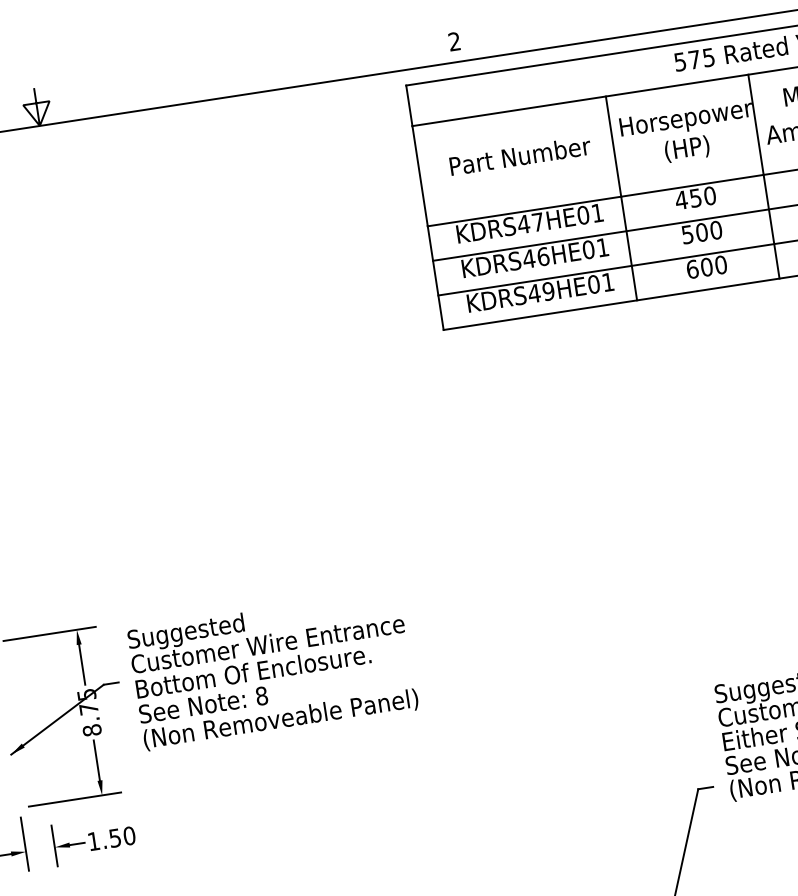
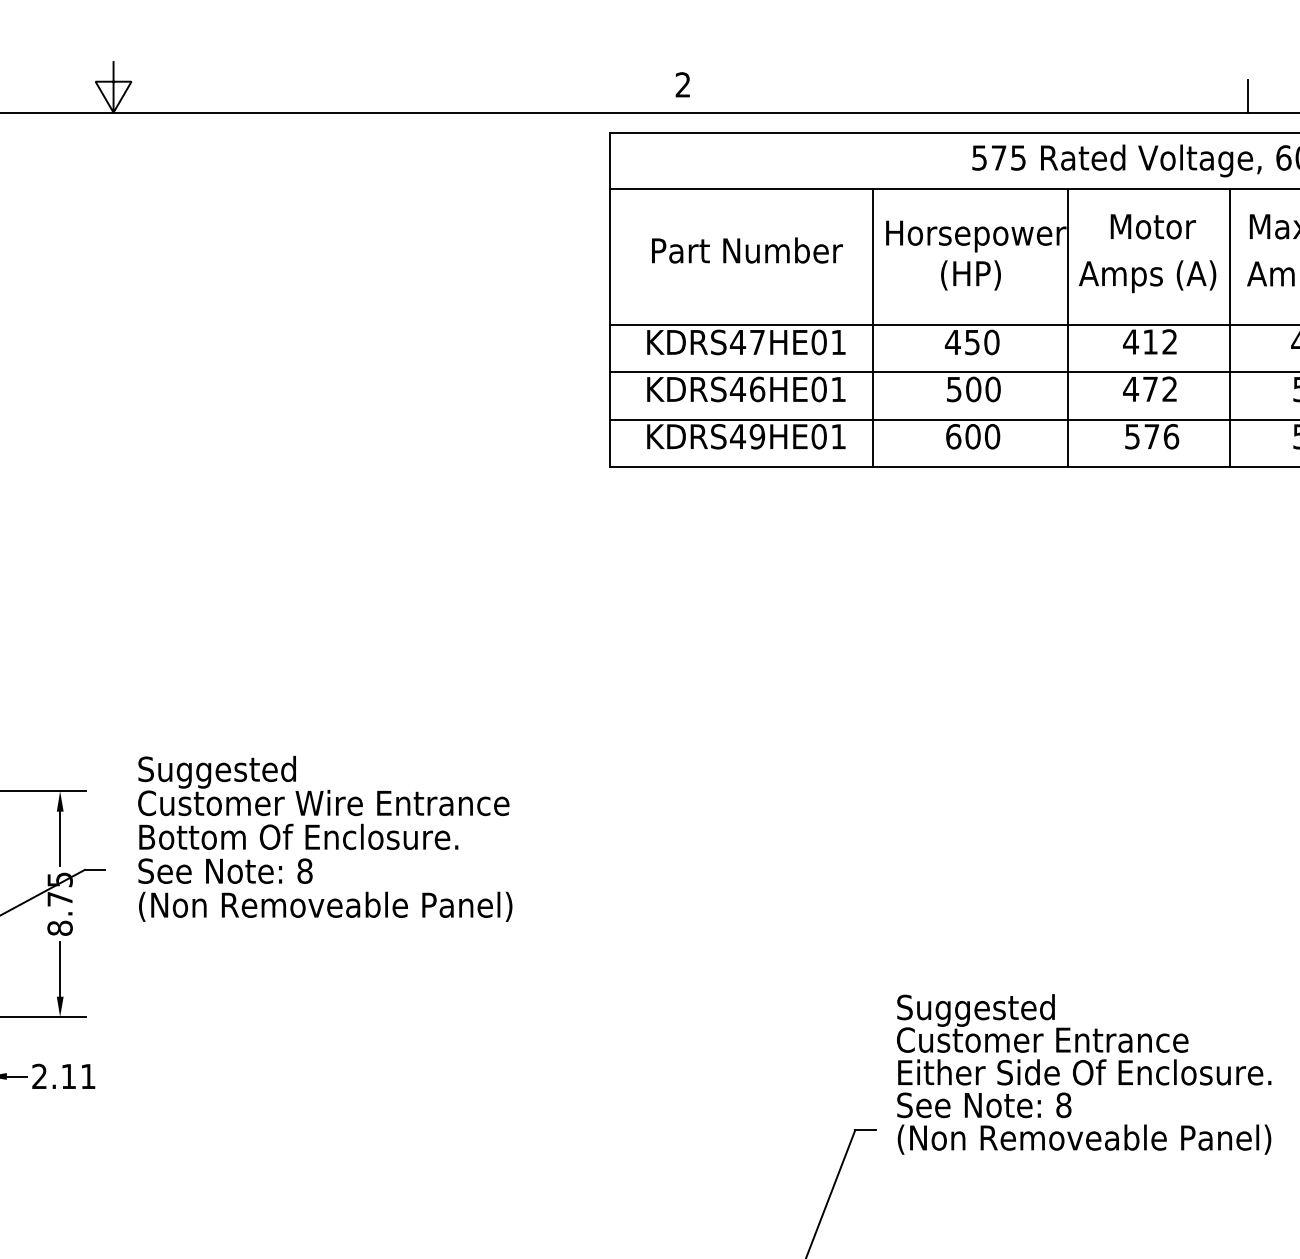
text: (273, 669) -> (325, 838), moved
text: (111, 838) -> (63, 1076), 1.50 -> 2.11

